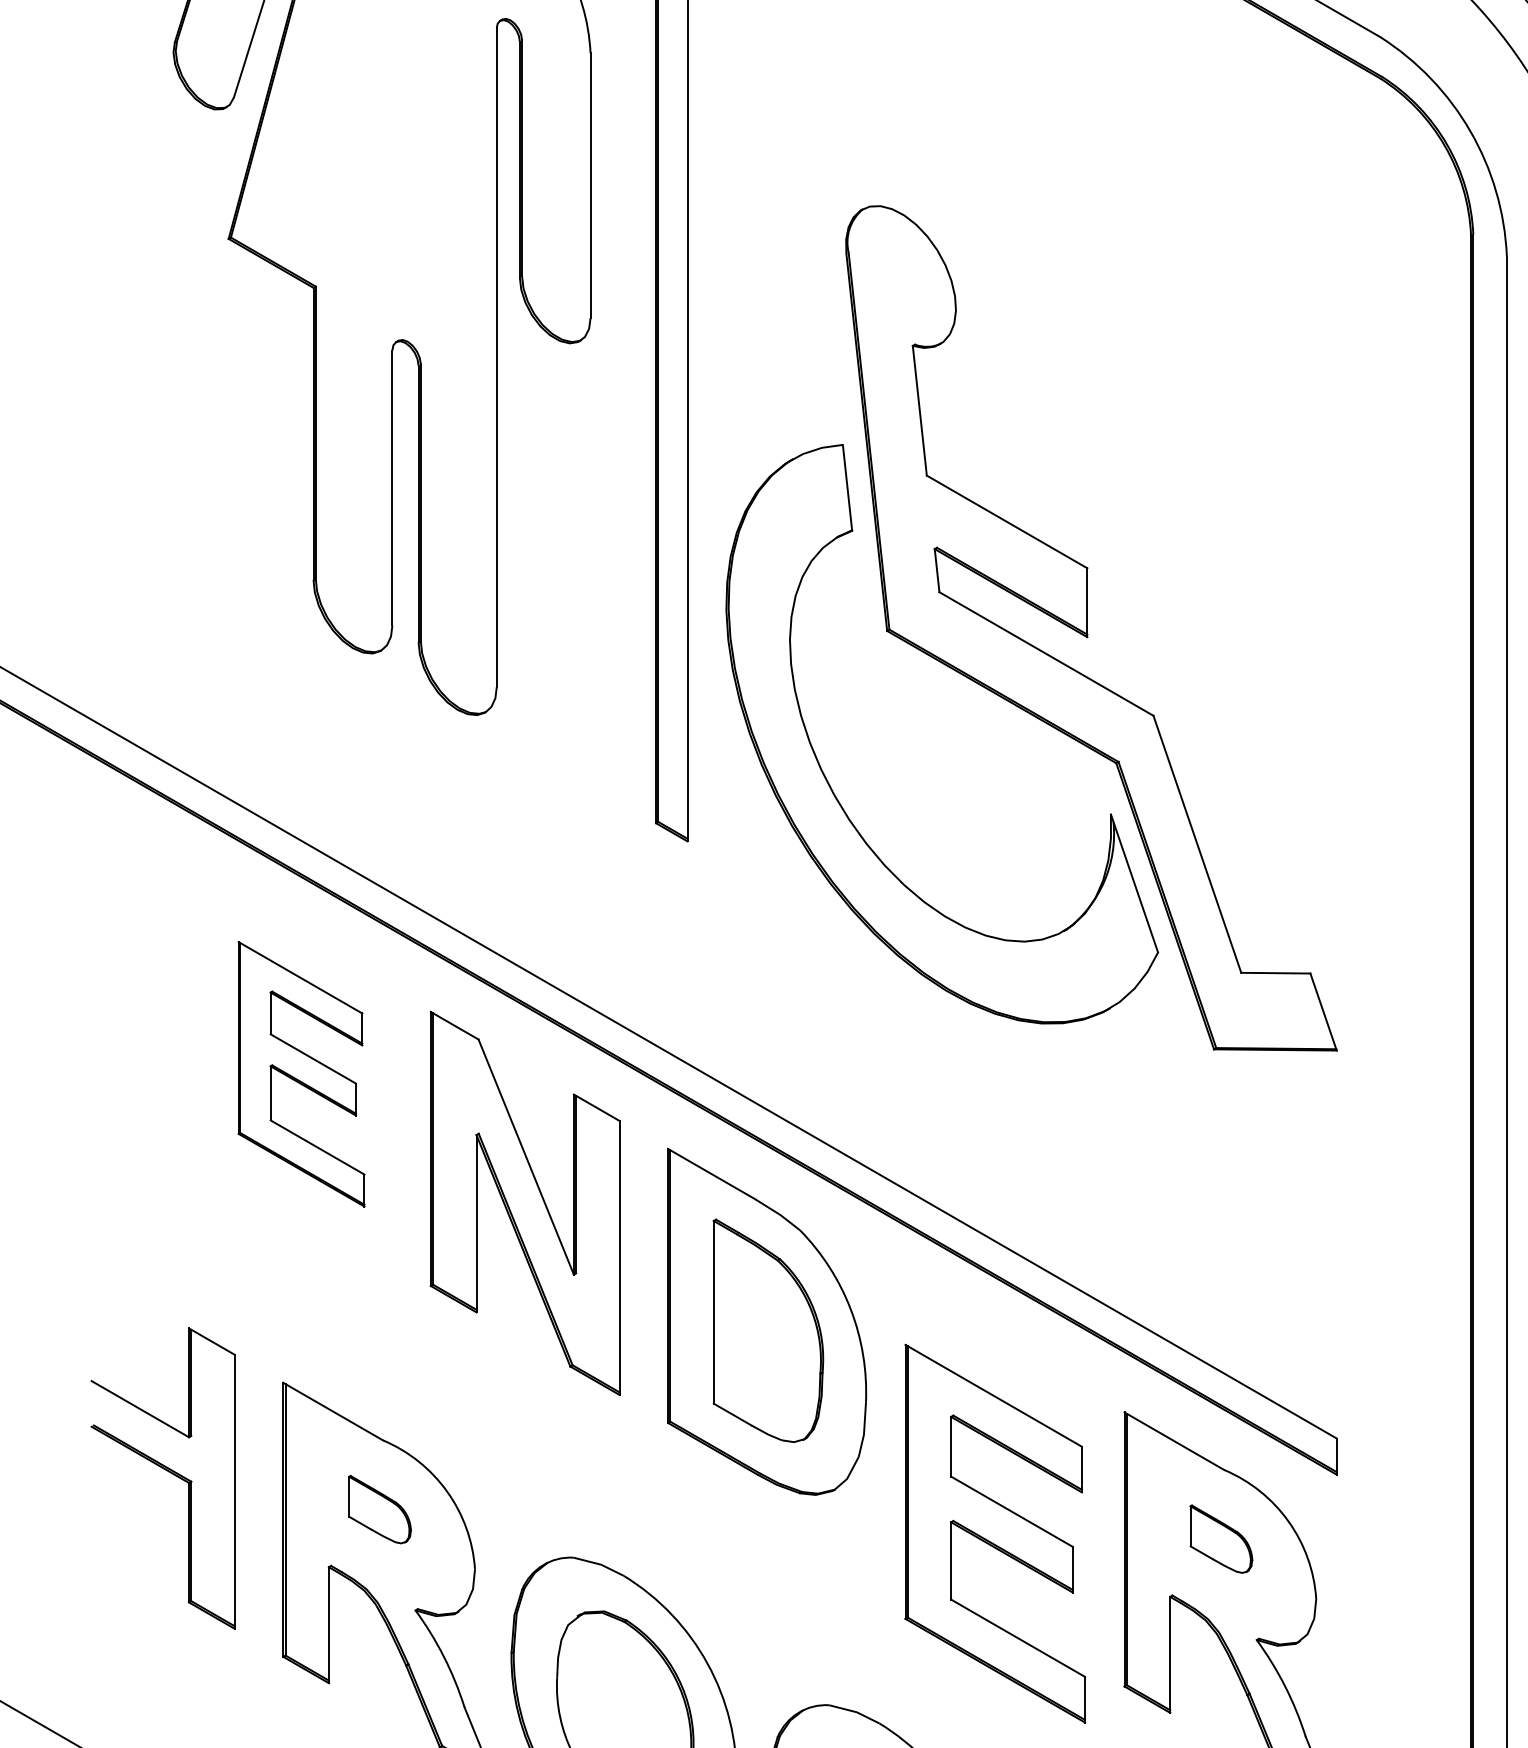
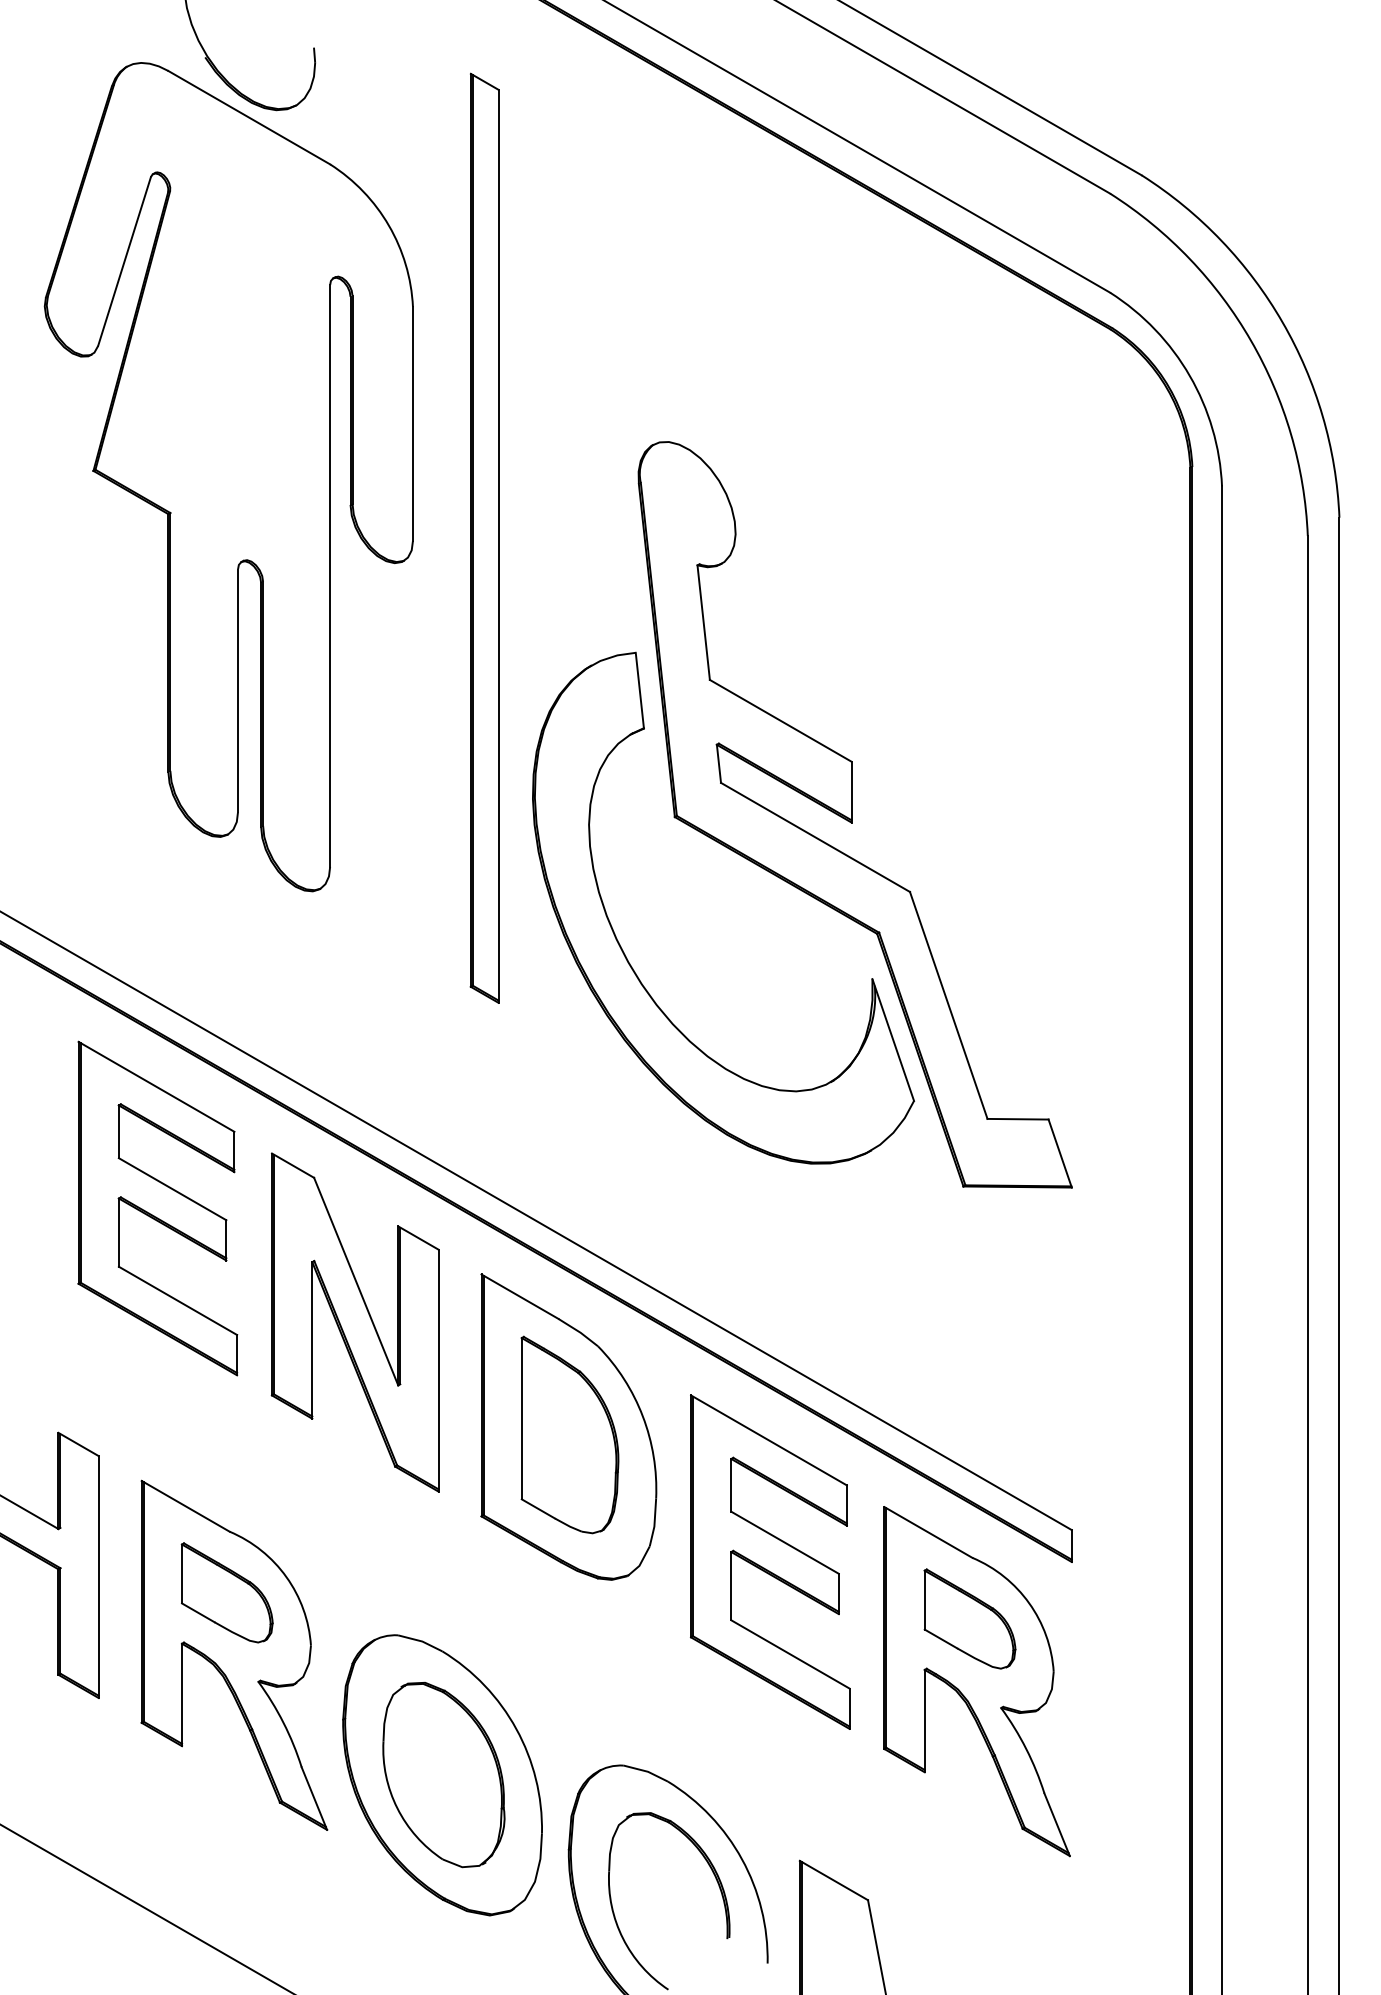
part: (301, 1074) -> (157, 1208), size x1.43
part: (379, 1509) -> (226, 1592), size x1.67
part: (995, 1532) -> (770, 1561), moved
part: (1220, 1538) -> (969, 1618), size x1.67

